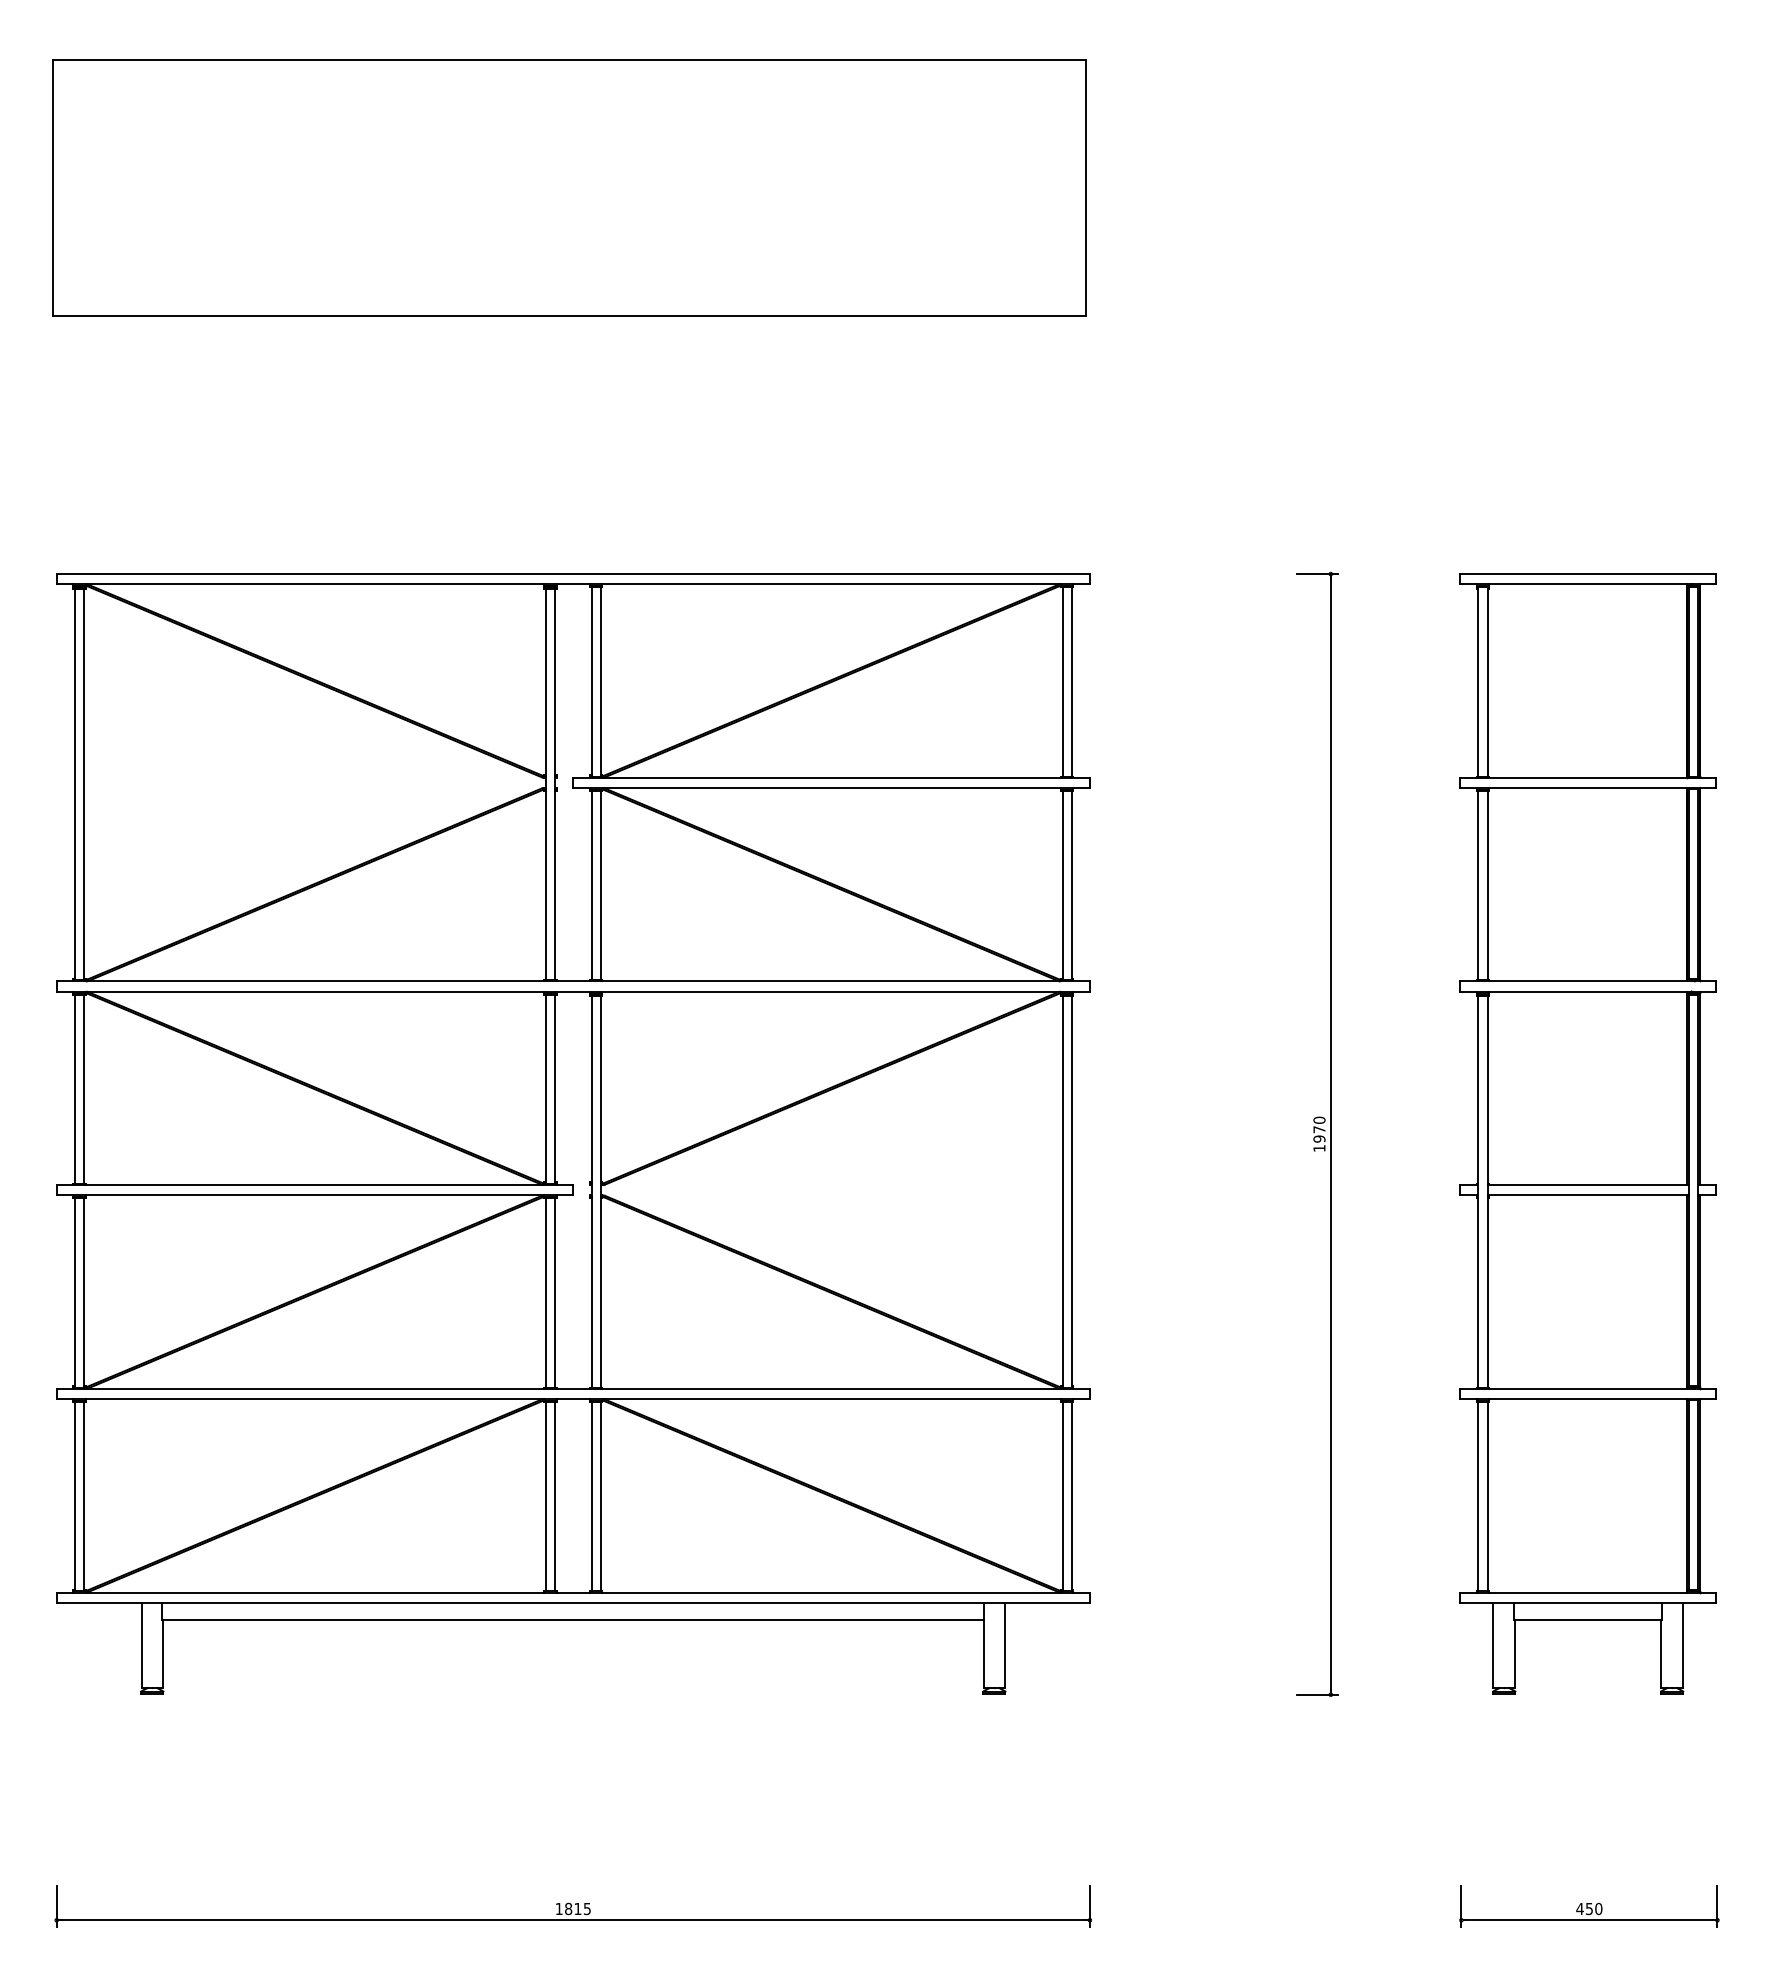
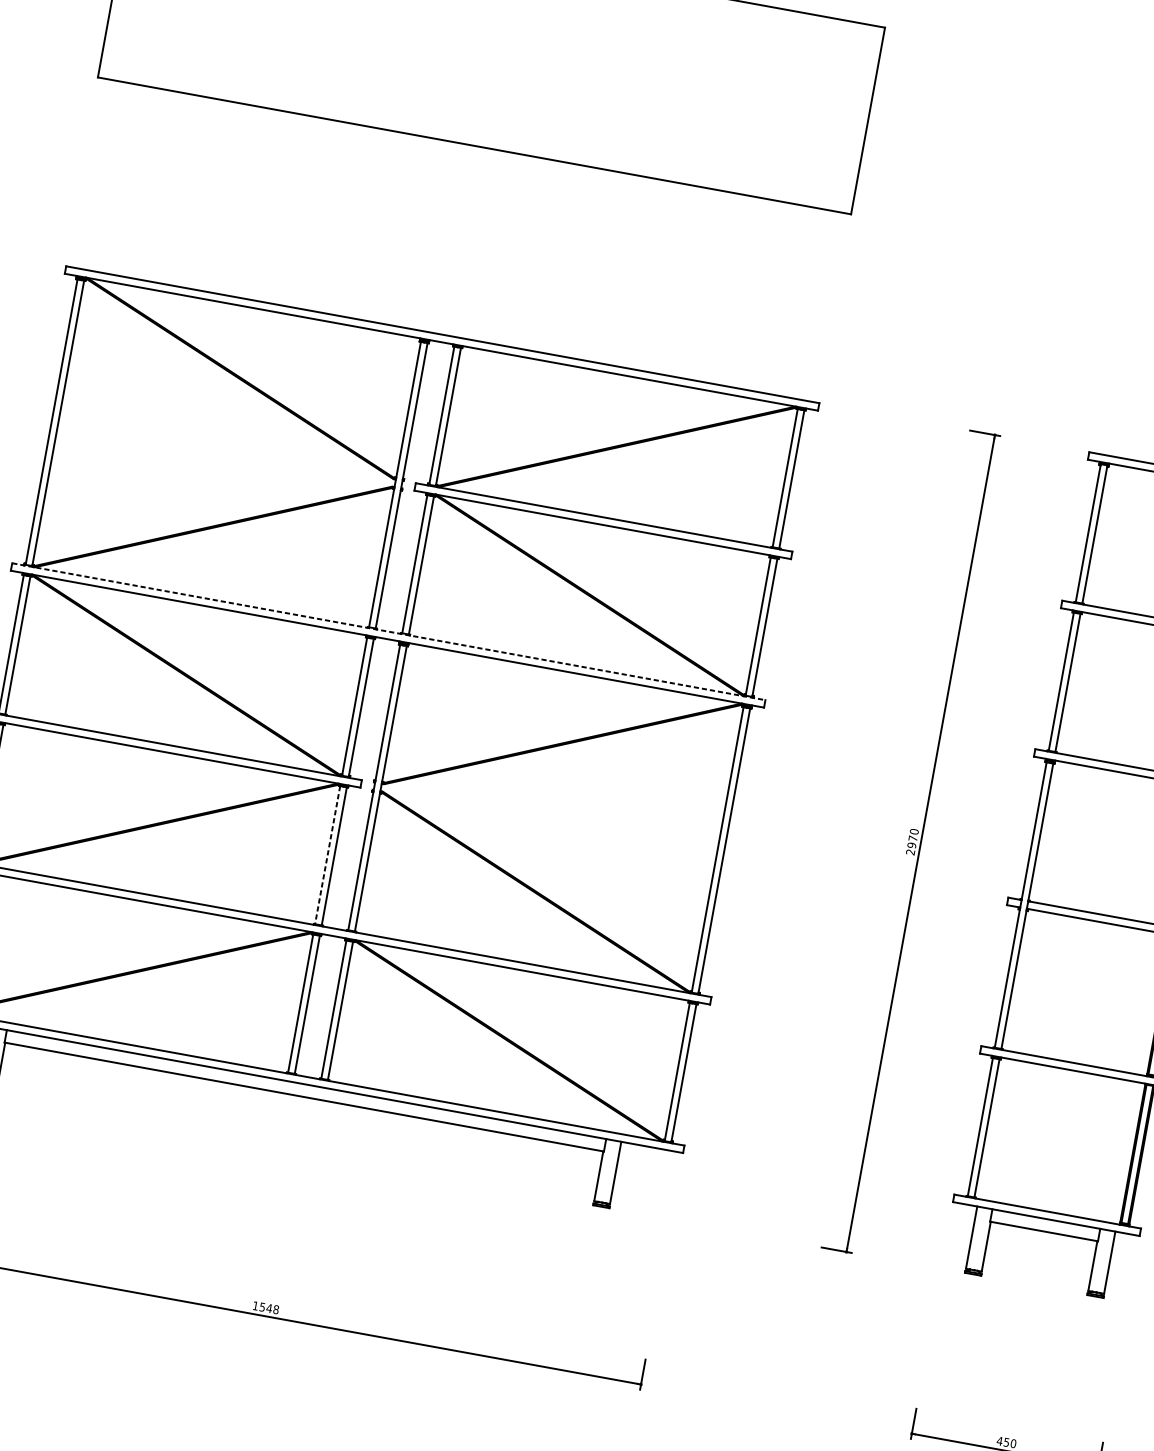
line: (573, 981) -> (388, 631), solid -> dashed
text: (1319, 1148) -> (910, 852), 1970 -> 2970
line: (546, 1292) -> (328, 854), solid -> dashed
text: (577, 1908) -> (269, 1308), 1815 -> 1548

